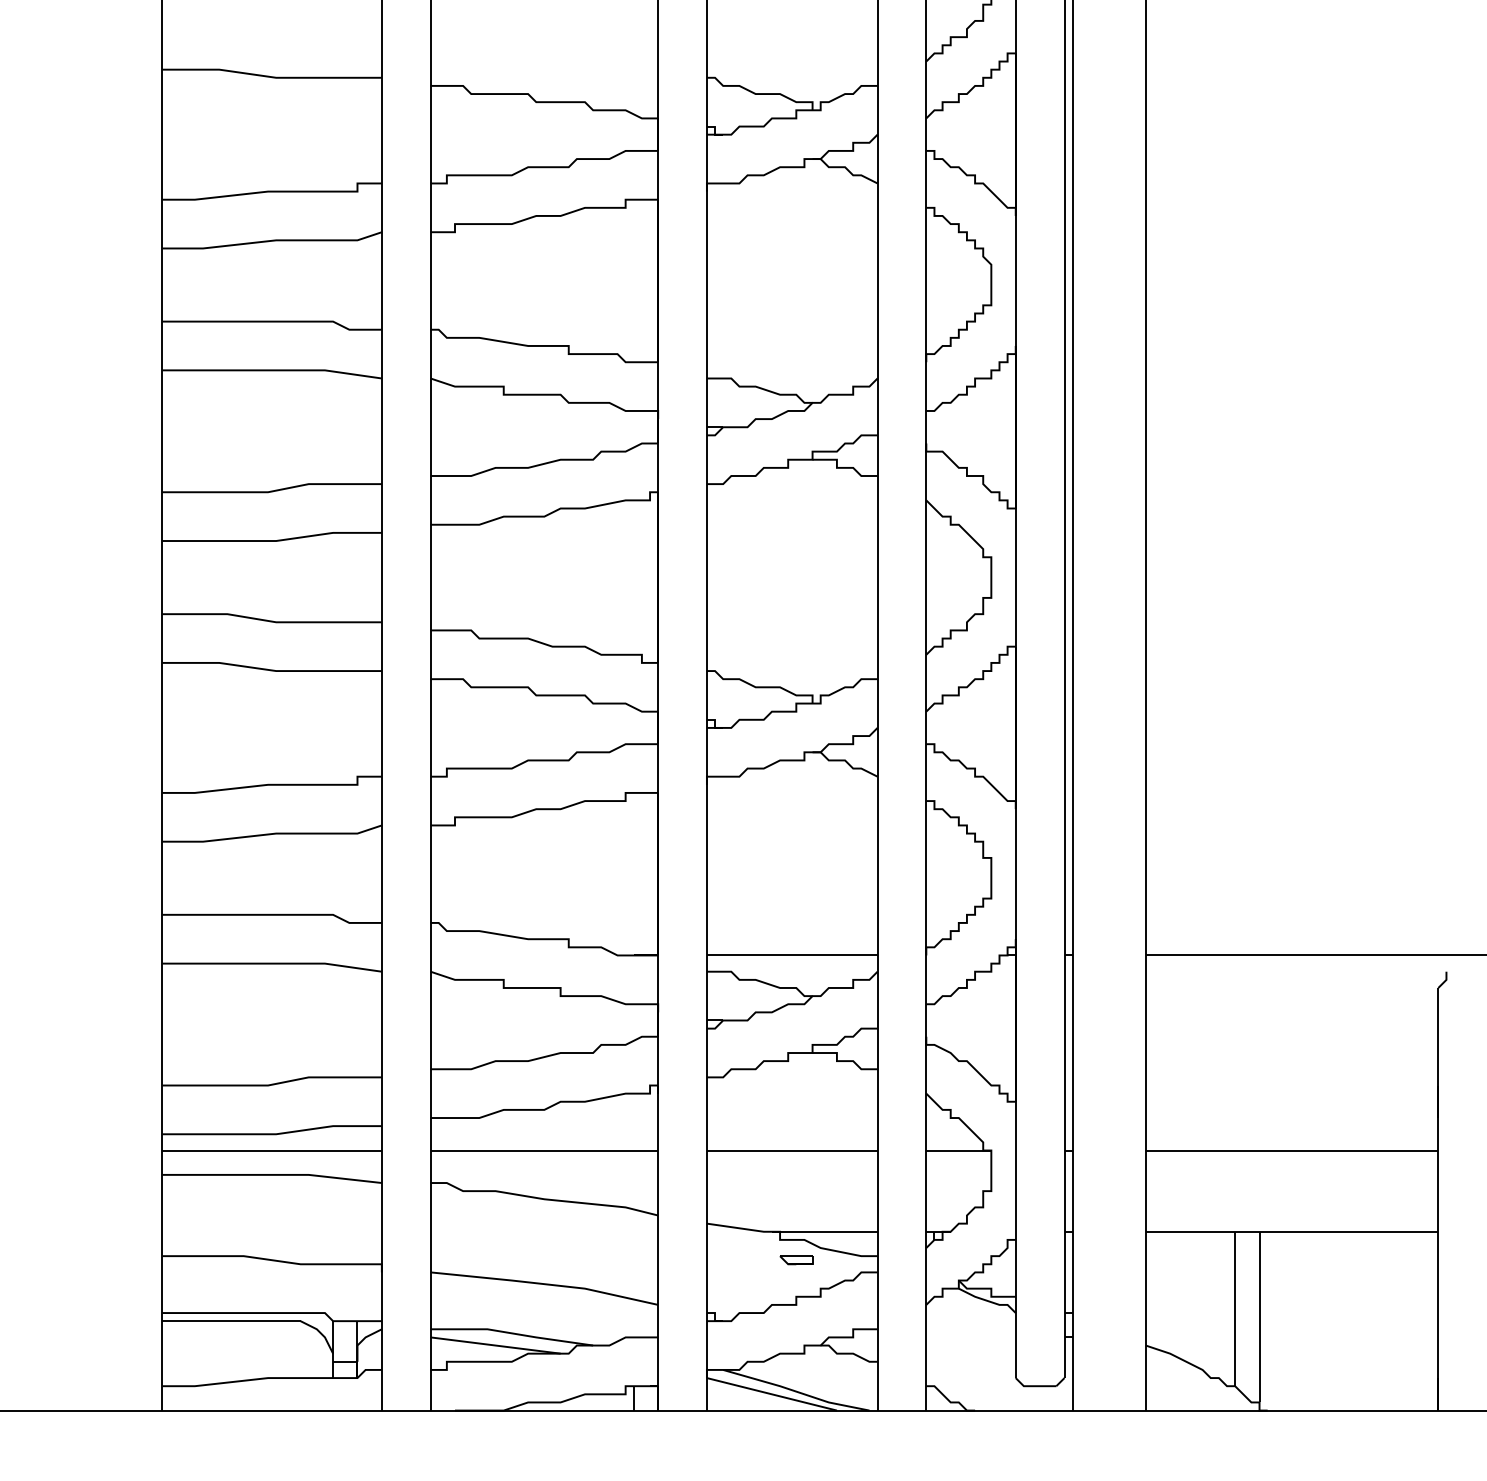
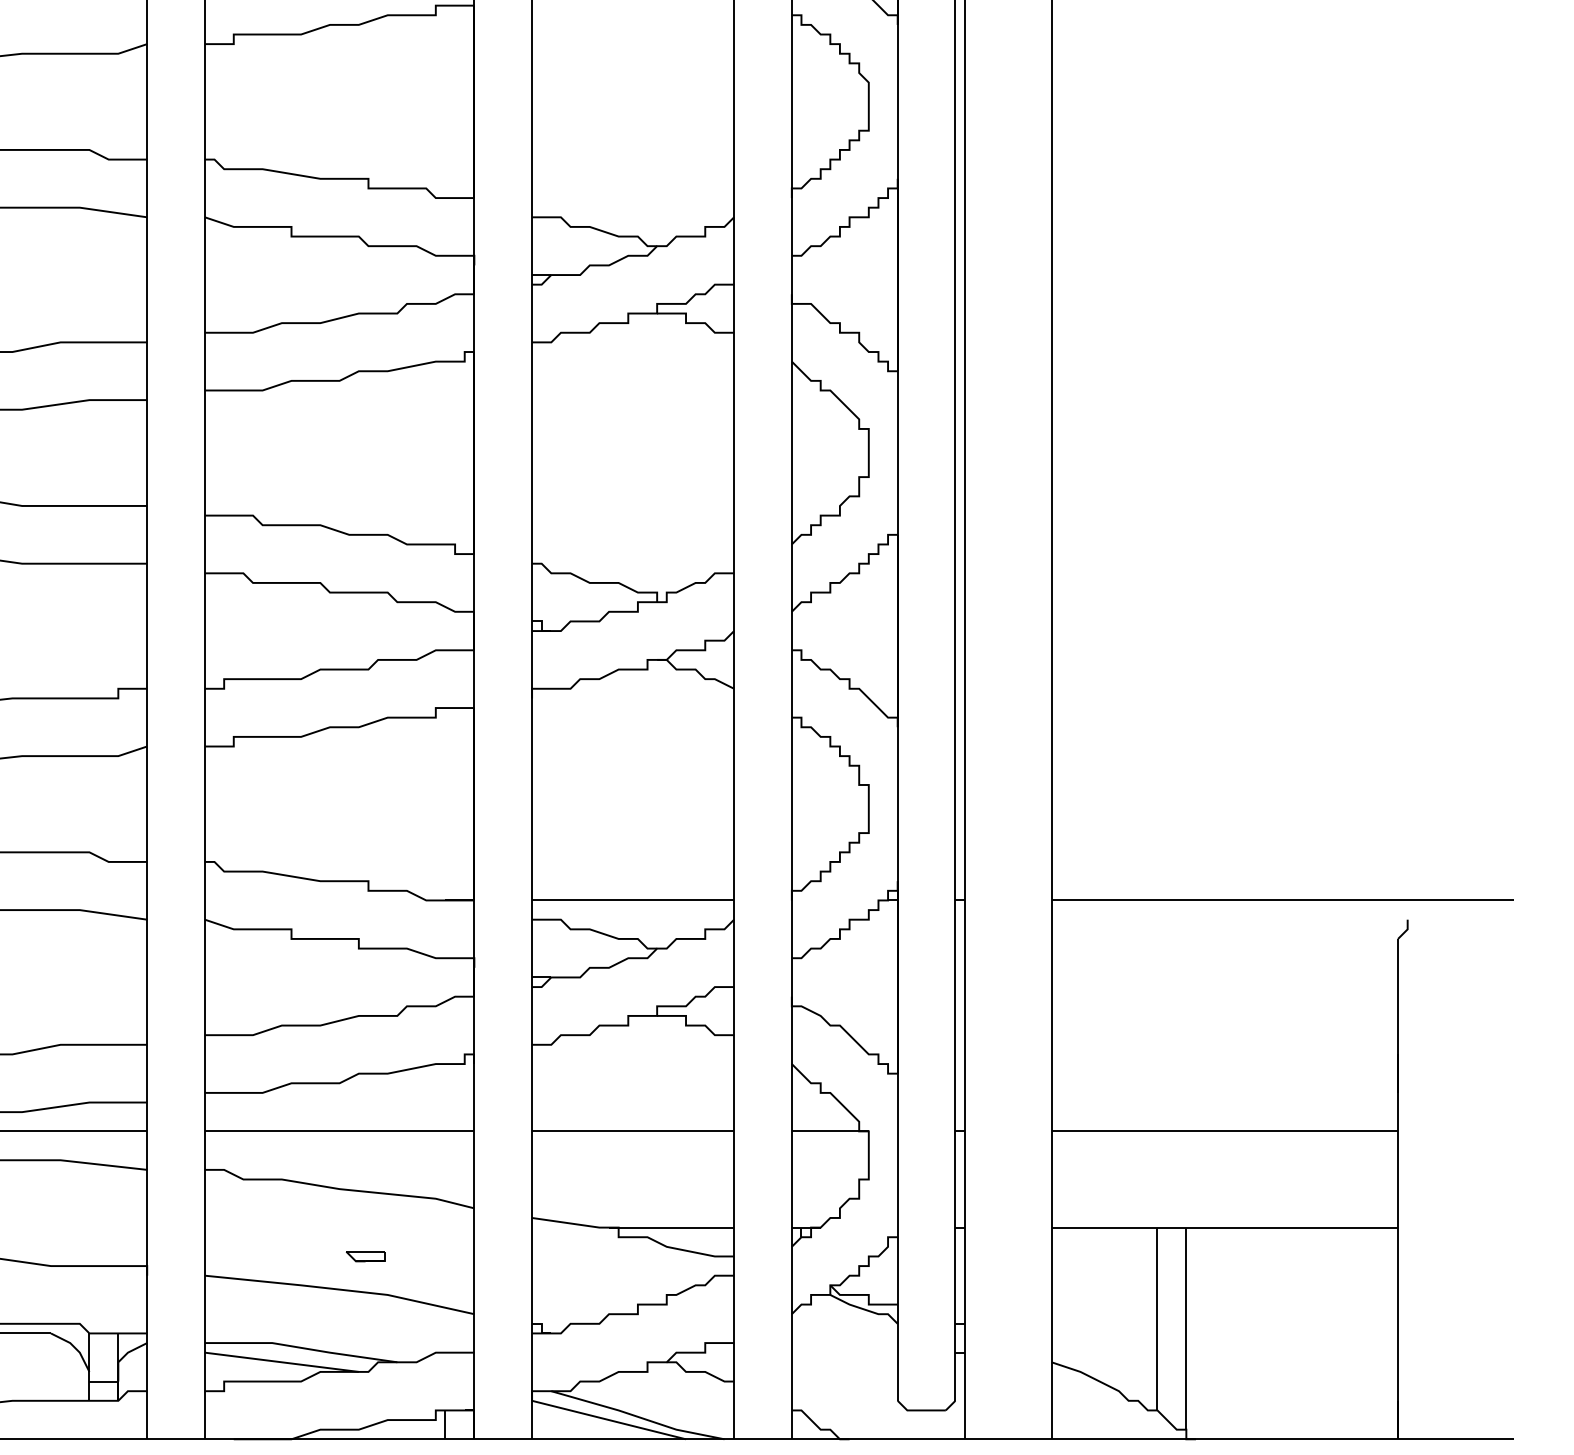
part: (796, 1260) -> (365, 1256), moved

